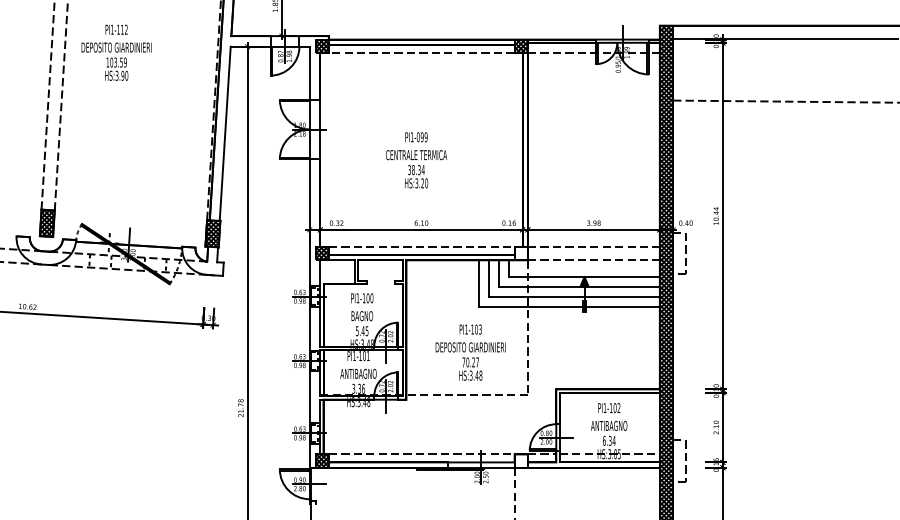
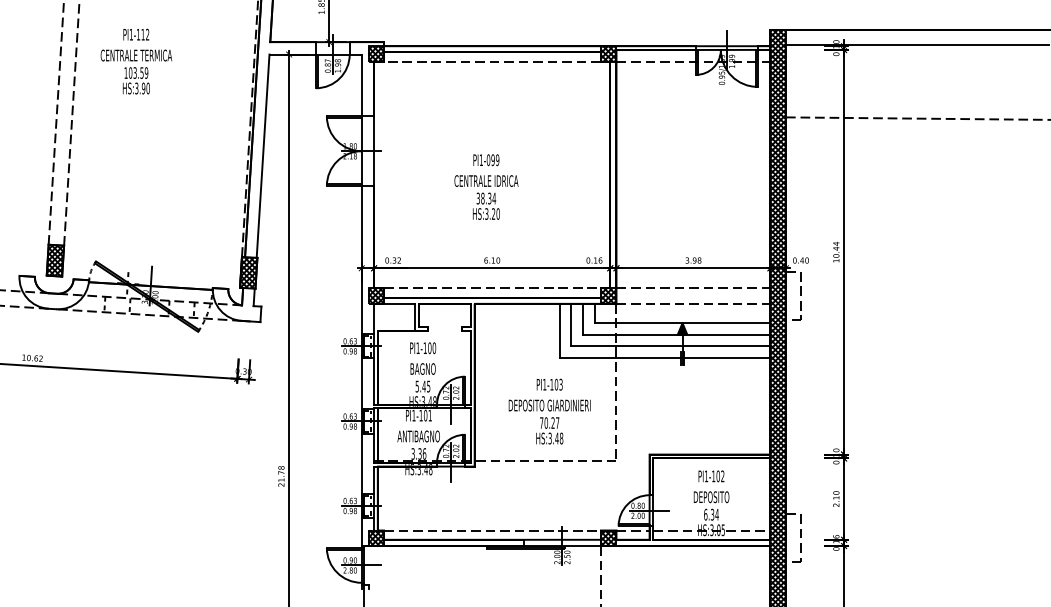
text: (116, 47) -> (136, 55), DEPOSITO GIARDINIERI -> CENTRALE TERMICA
text: (416, 154) -> (486, 180), CENTRALE TERMICA -> CENTRALE IDRICA
hatch: (521, 253) -> (608, 295), added
text: (609, 426) -> (711, 497), ANTIBAGNO -> DEPOSITO
hatch: (521, 461) -> (608, 538), added

